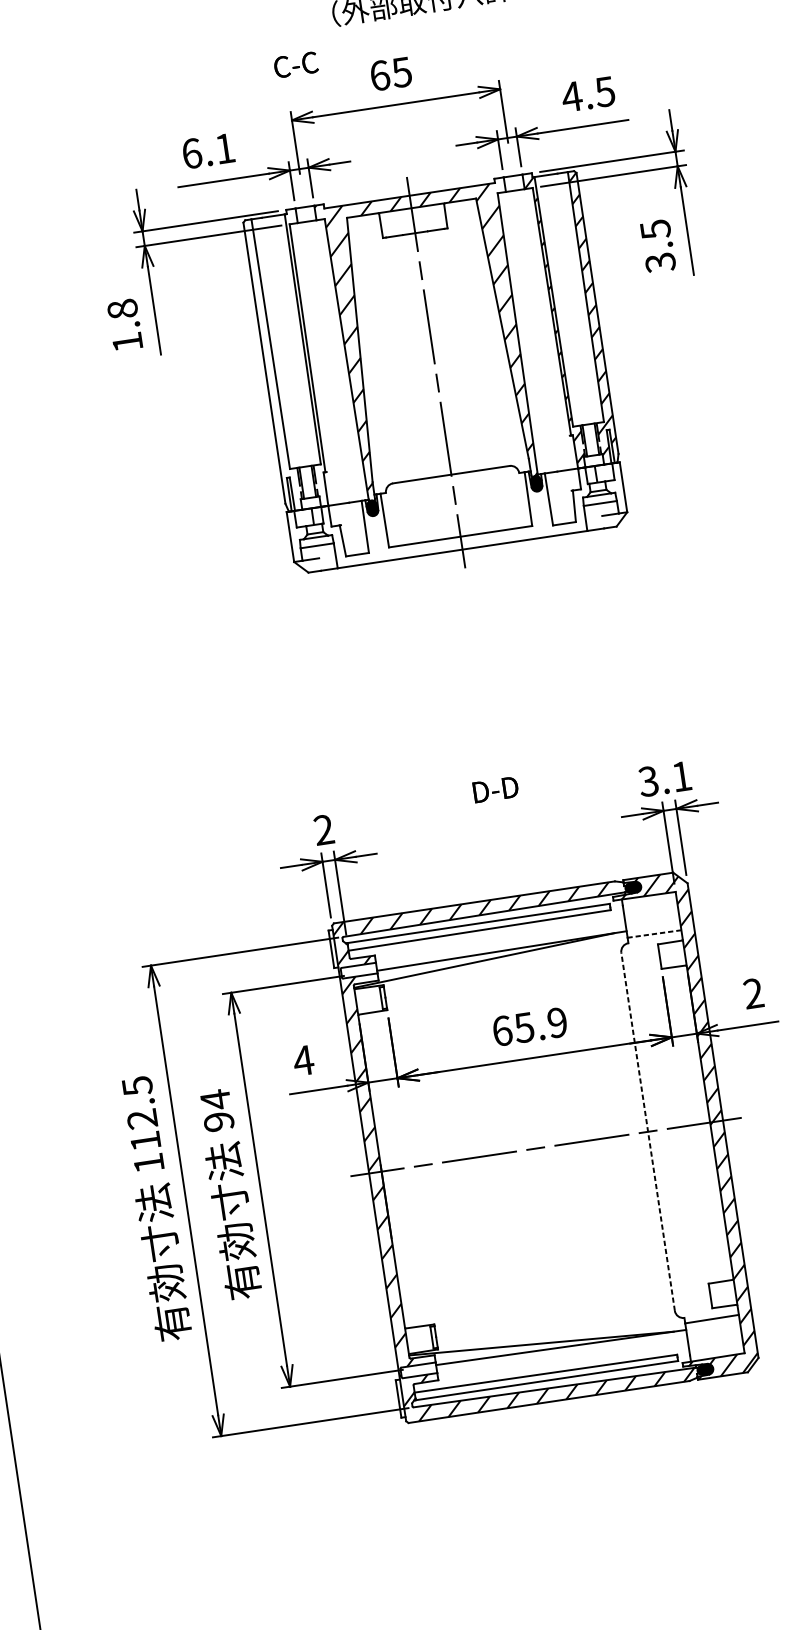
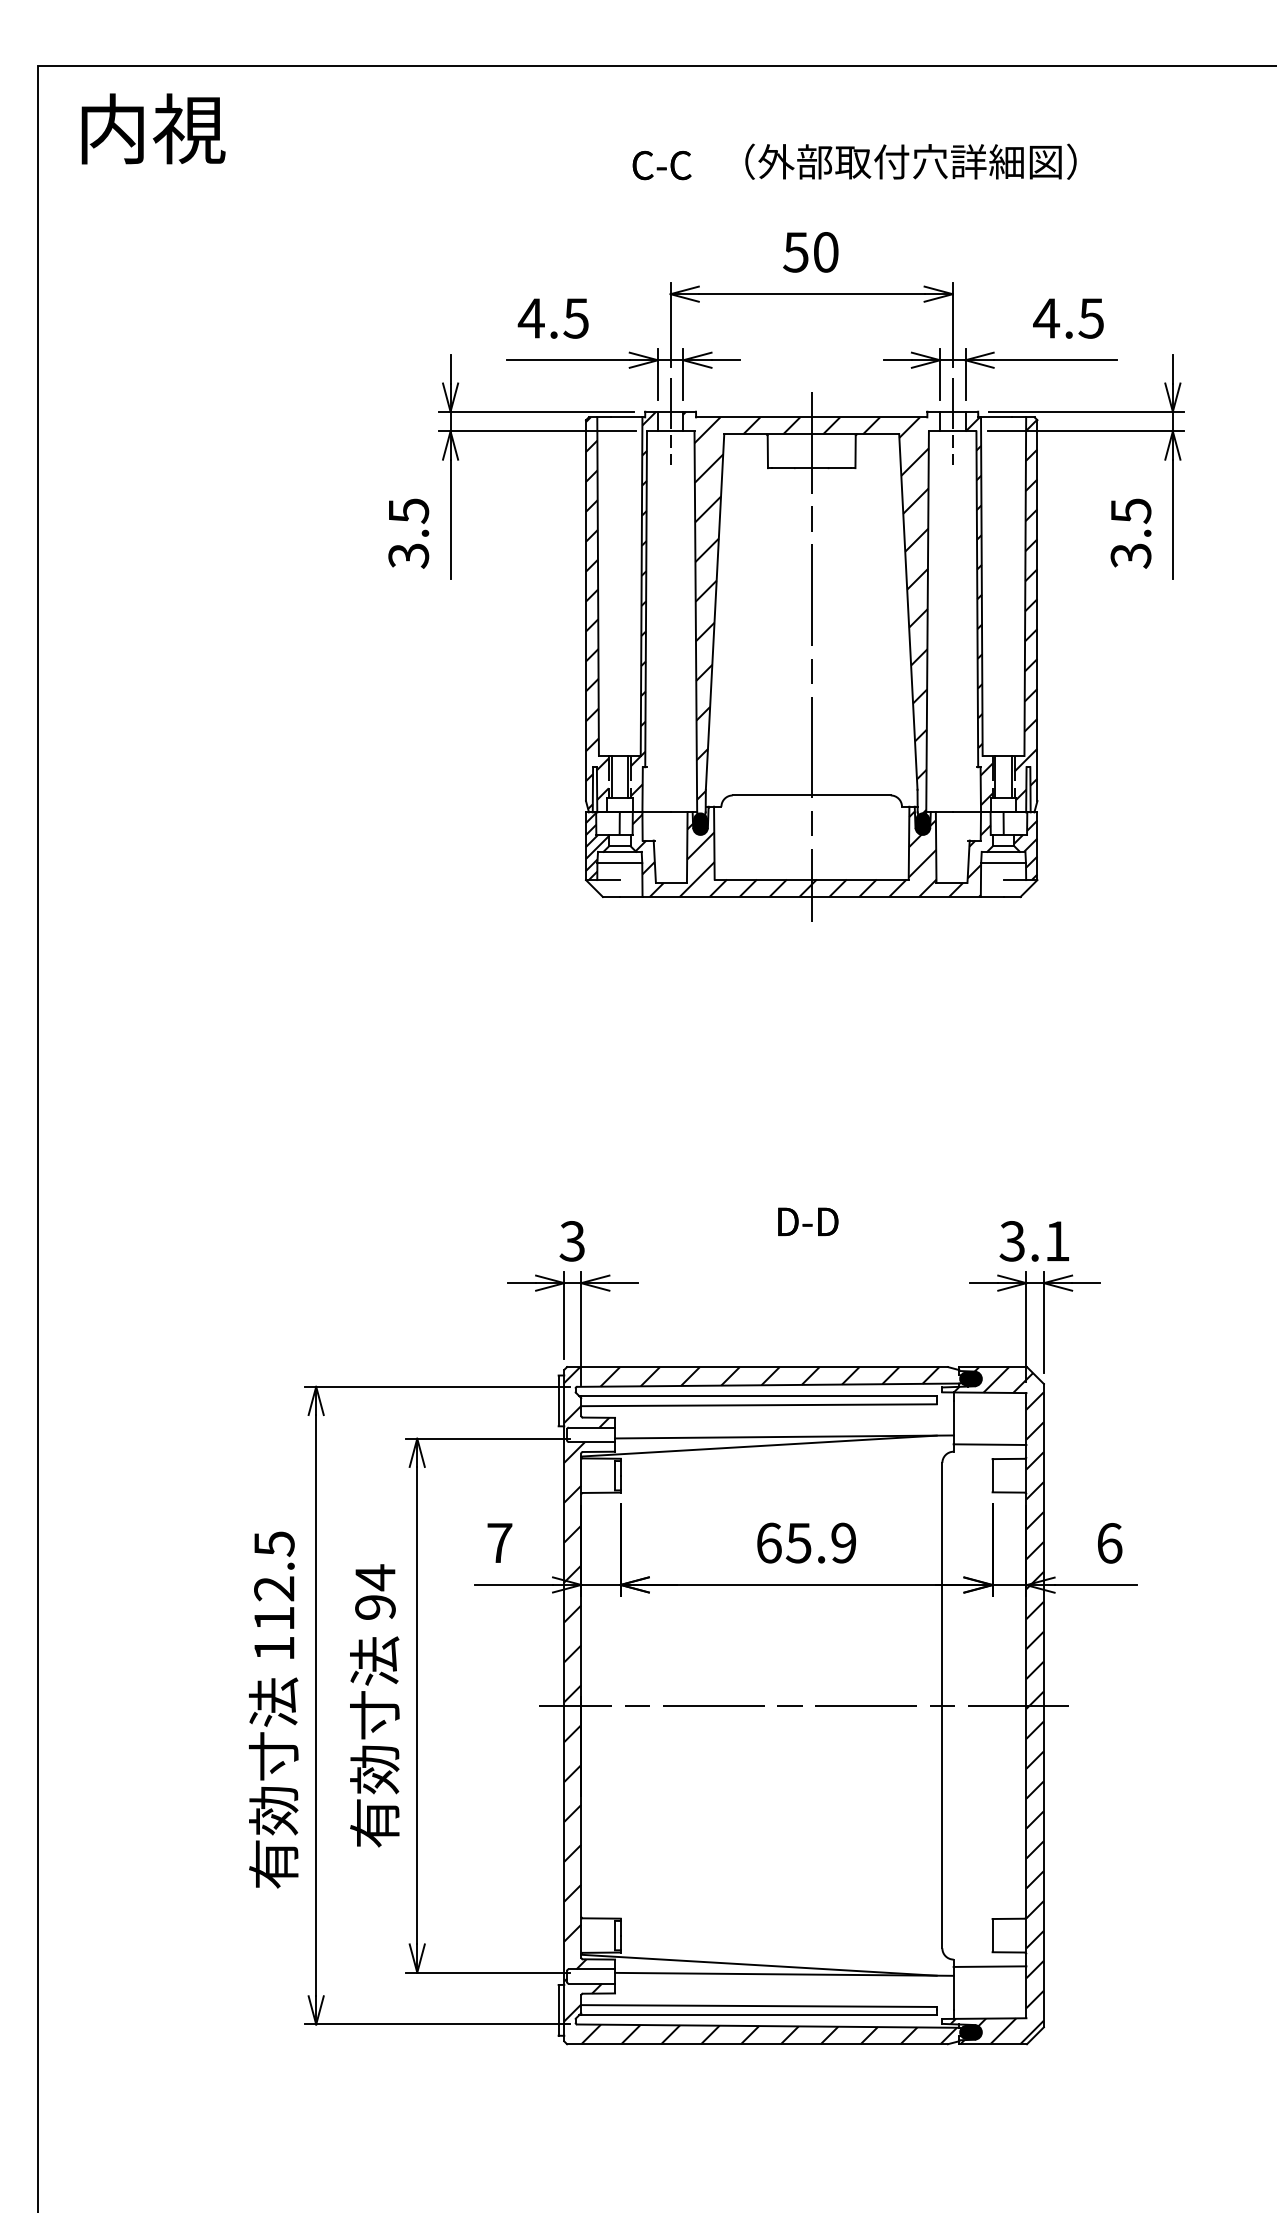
text: (295, 65) -> (661, 165), moved
text: (390, 74) -> (810, 252), 65 -> 50
text: (207, 151) -> (552, 318), 6.1 -> 4.5
line: (514, 183) -> (952, 421), added
line: (305, 214) -> (670, 421), added
text: (124, 325) -> (408, 533), 1.8 -> 3.5
hatch: (306, 351) -> (643, 603), added
hatch: (273, 364) -> (597, 613), added
hatch: (614, 488) -> (1025, 846), added
hatch: (457, 516) -> (811, 851), added
hatch: (298, 535) -> (597, 846), added
text: (323, 830) -> (571, 1241), 2 -> 3
line: (654, 933) -> (989, 1444), dashed -> solid
text: (753, 993) -> (1109, 1543), 2 -> 6
text: (303, 1060) -> (499, 1542), 4 -> 7
line: (648, 1131) -> (942, 1705), dashed -> solid

